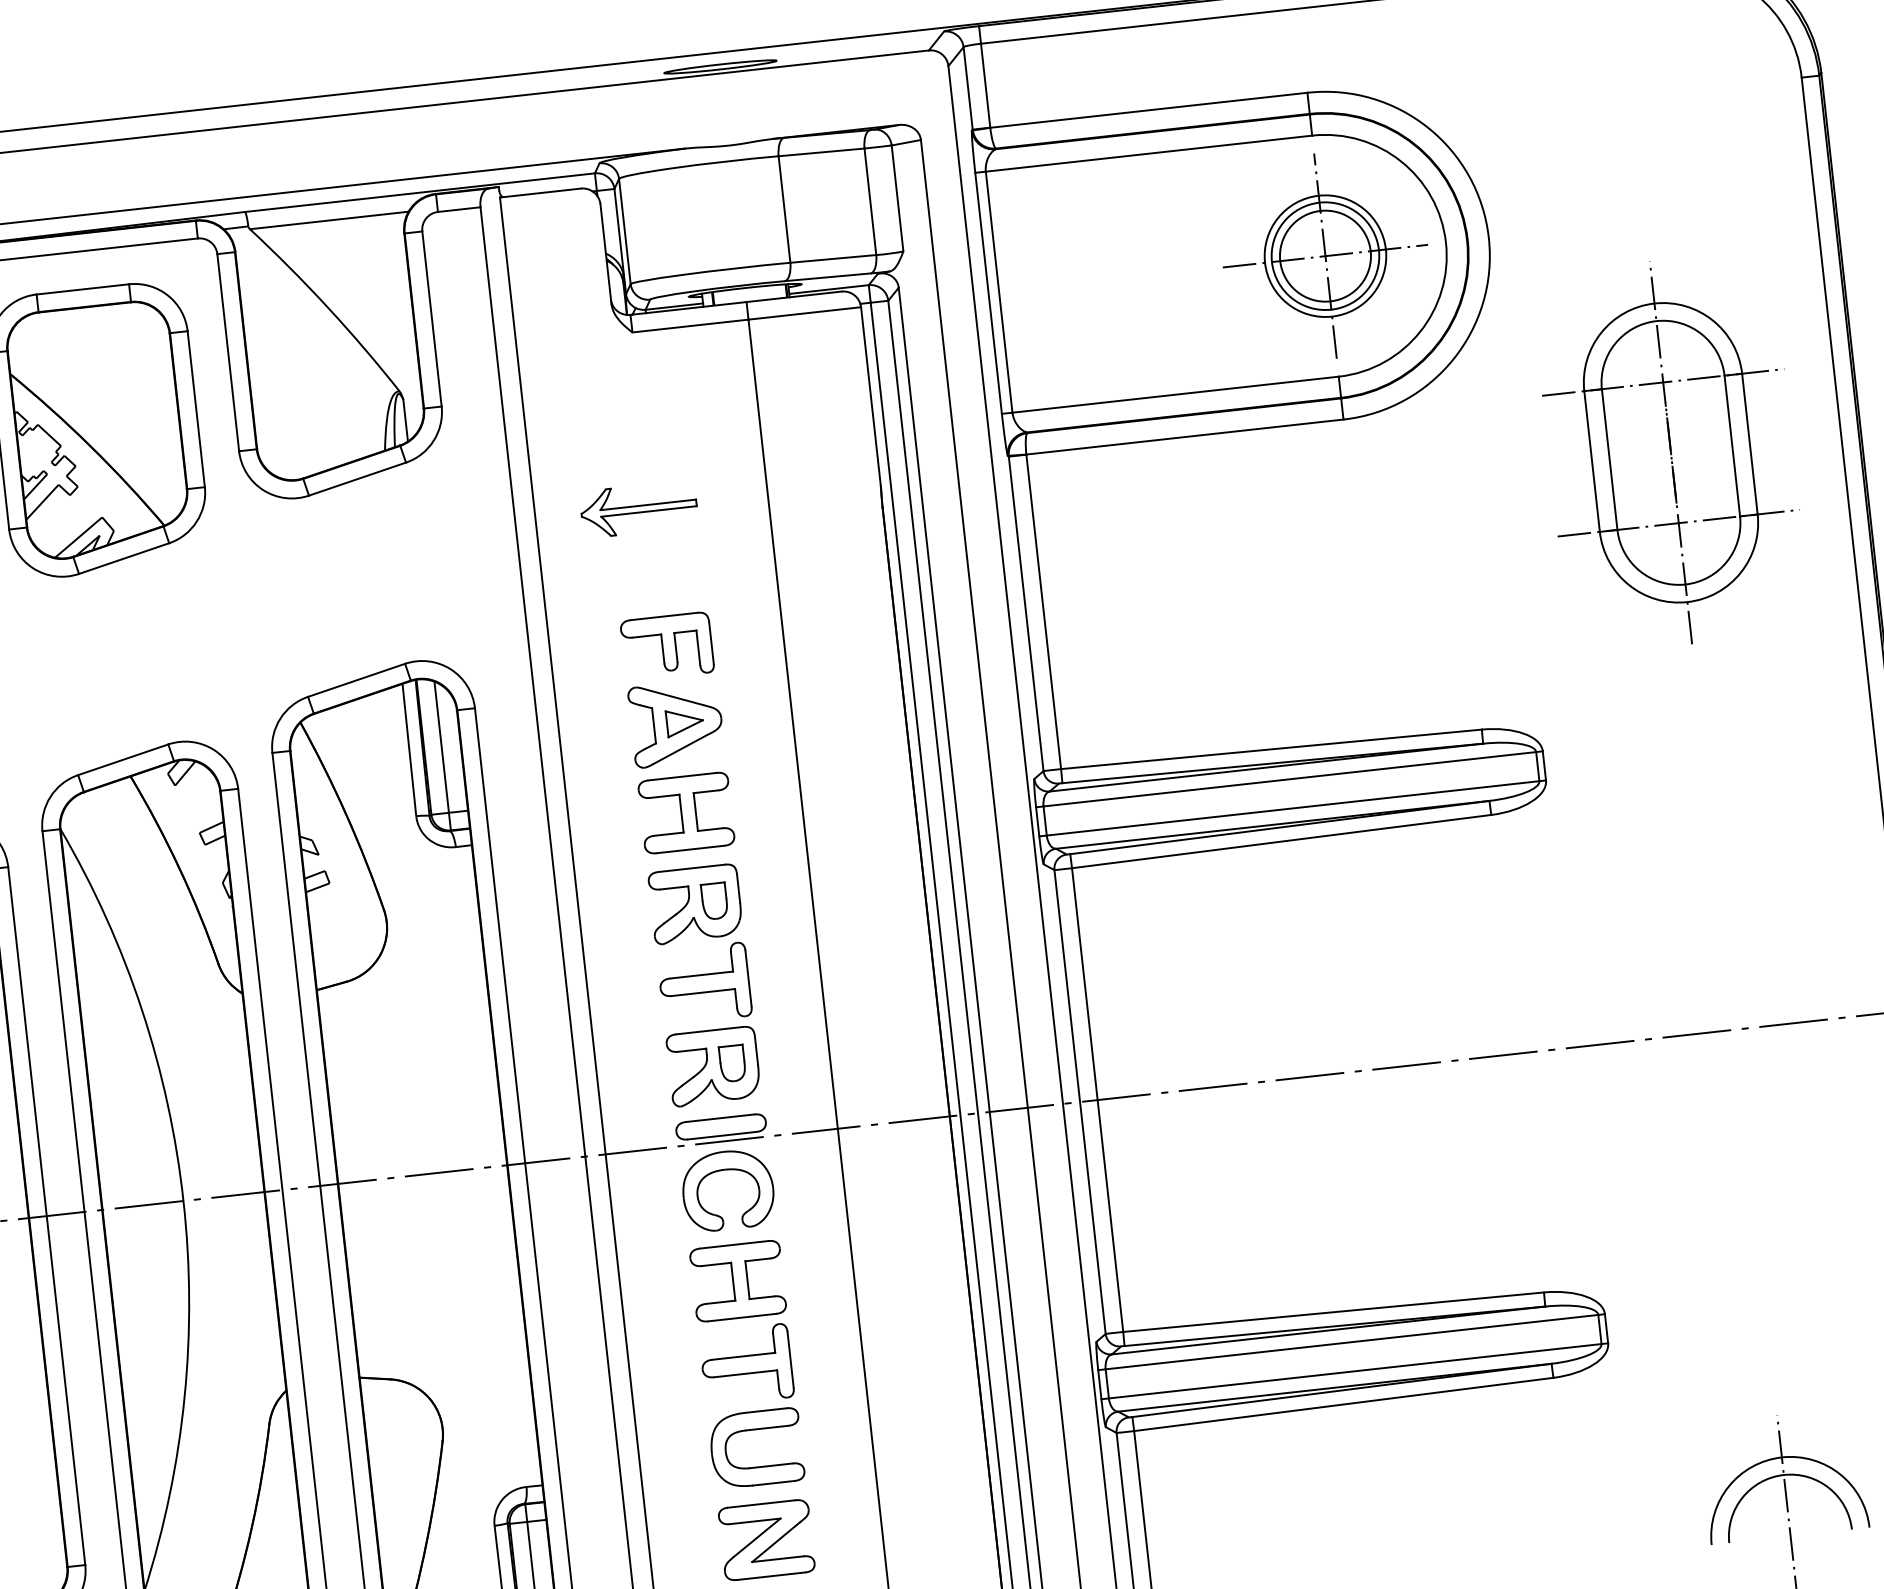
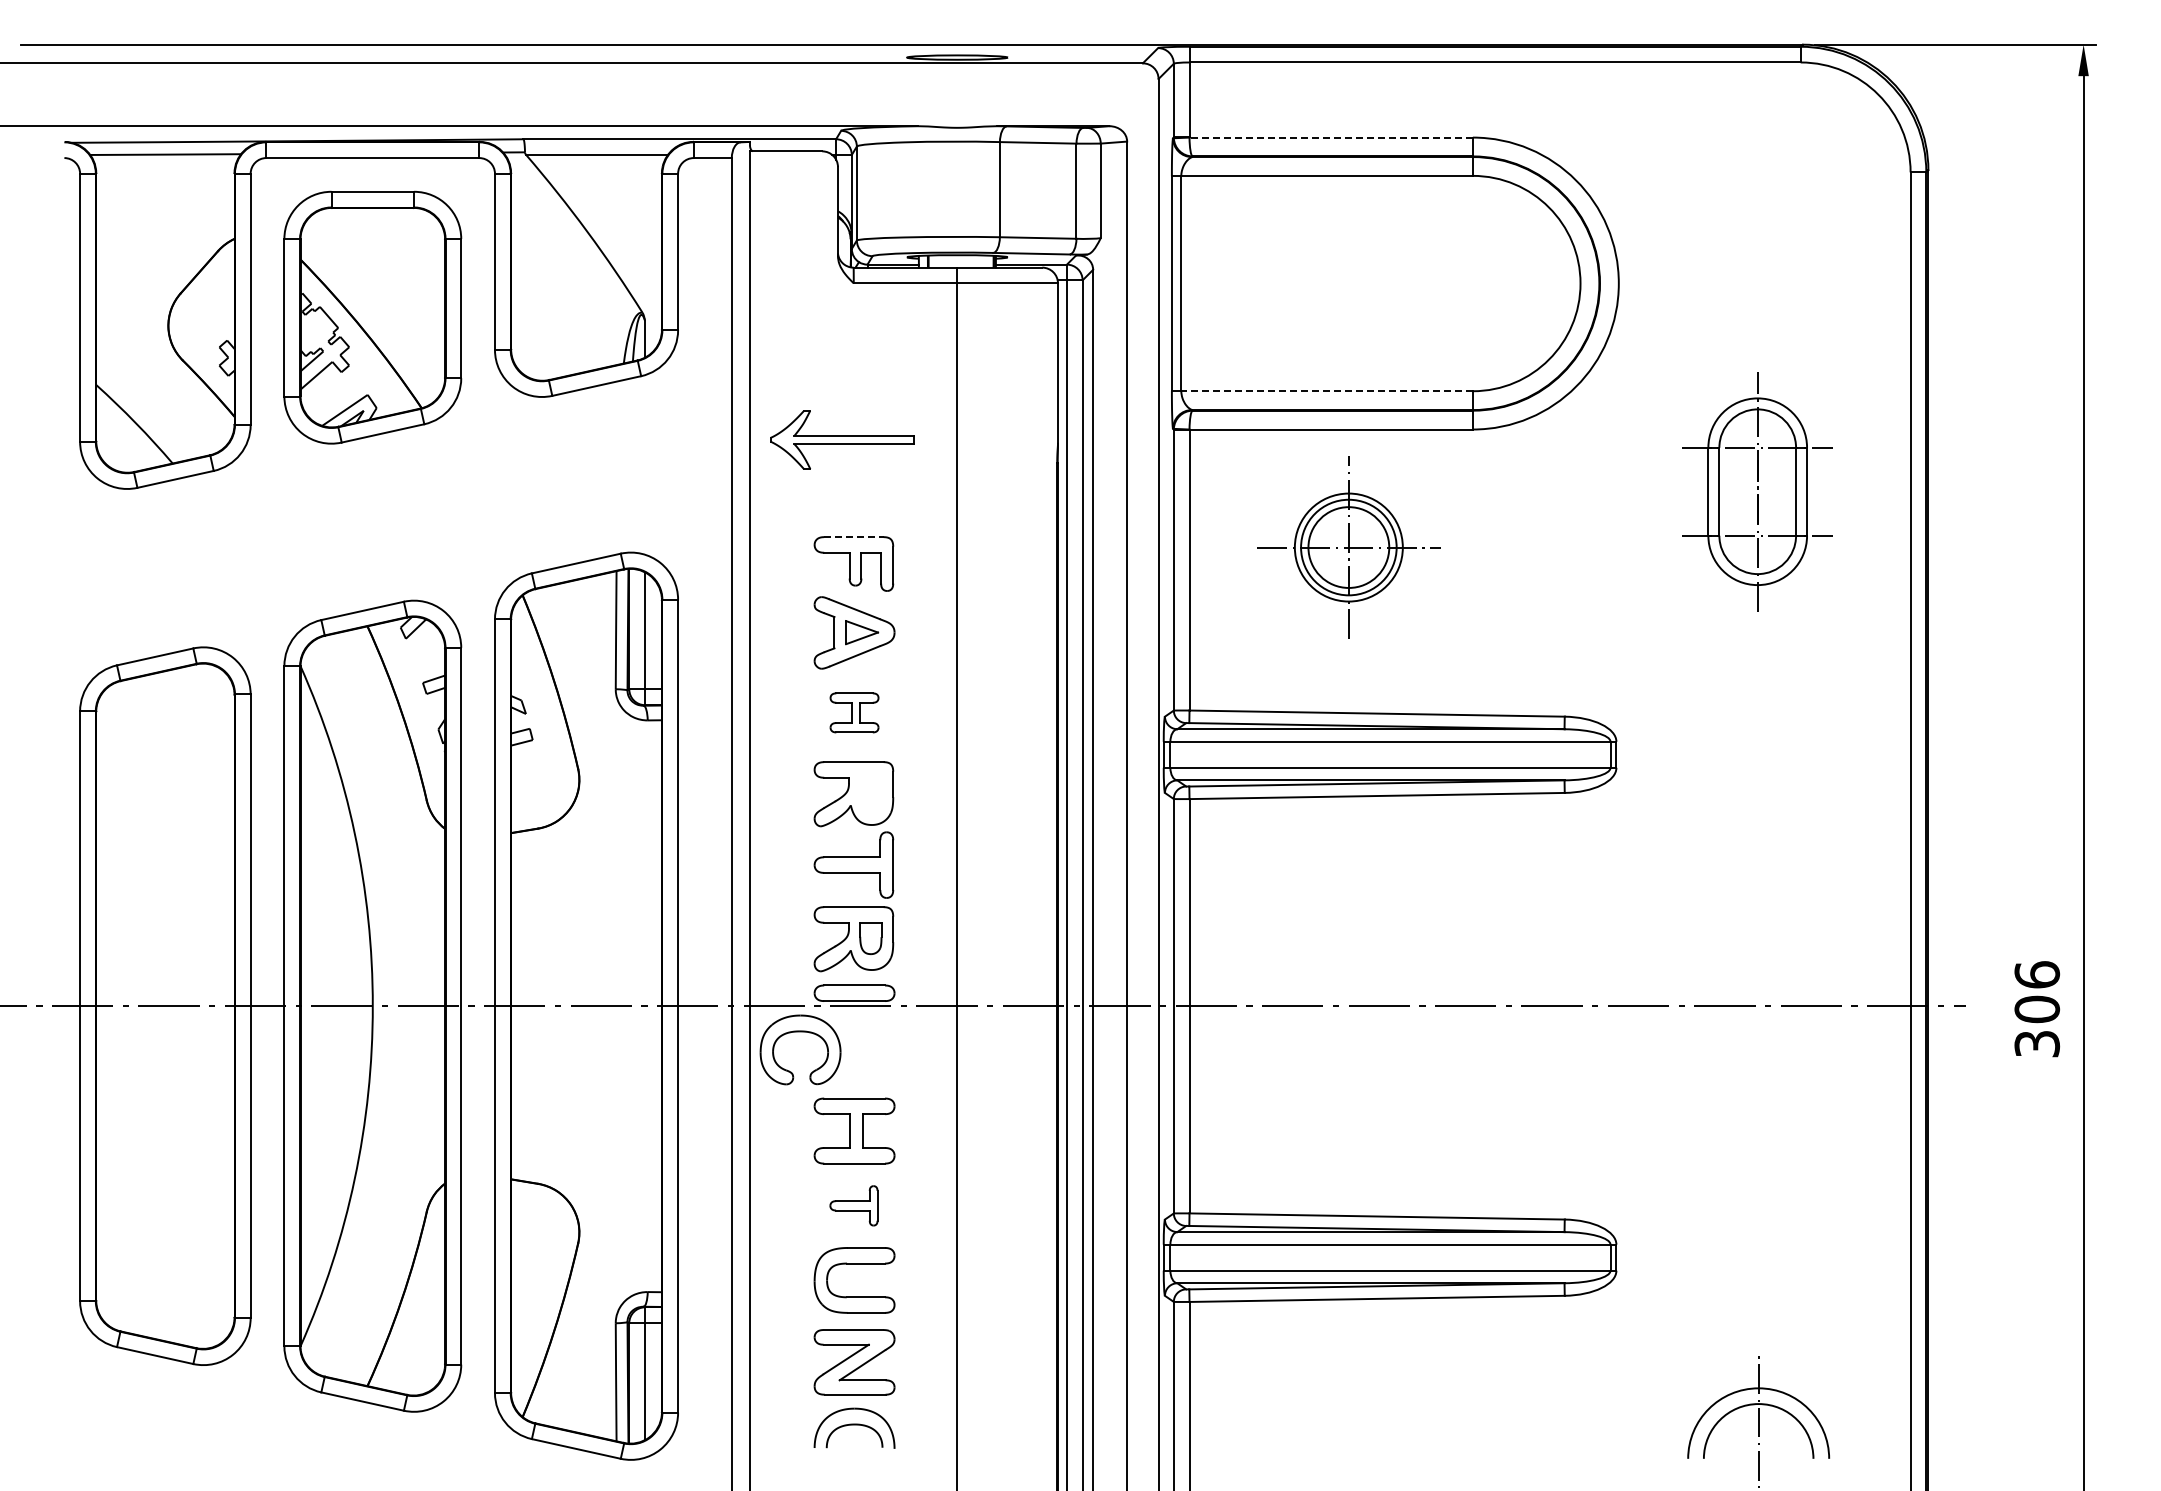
line: (1149, 110) -> (1331, 137), solid -> dashed
part: (1325, 256) -> (1348, 547), moved
line: (1176, 394) -> (1327, 391), solid -> dashed
part: (1667, 456) -> (1755, 493), size x0.7
part: (639, 508) -> (842, 439), size x1.4
line: (663, 616) -> (853, 537), solid -> dashed
part: (686, 812) -> (854, 712), size x0.6
part: (714, 901) -> (870, 793), removed
part: (725, 1170) -> (800, 1032), moved
part: (746, 1364) -> (853, 1205), size x0.6

